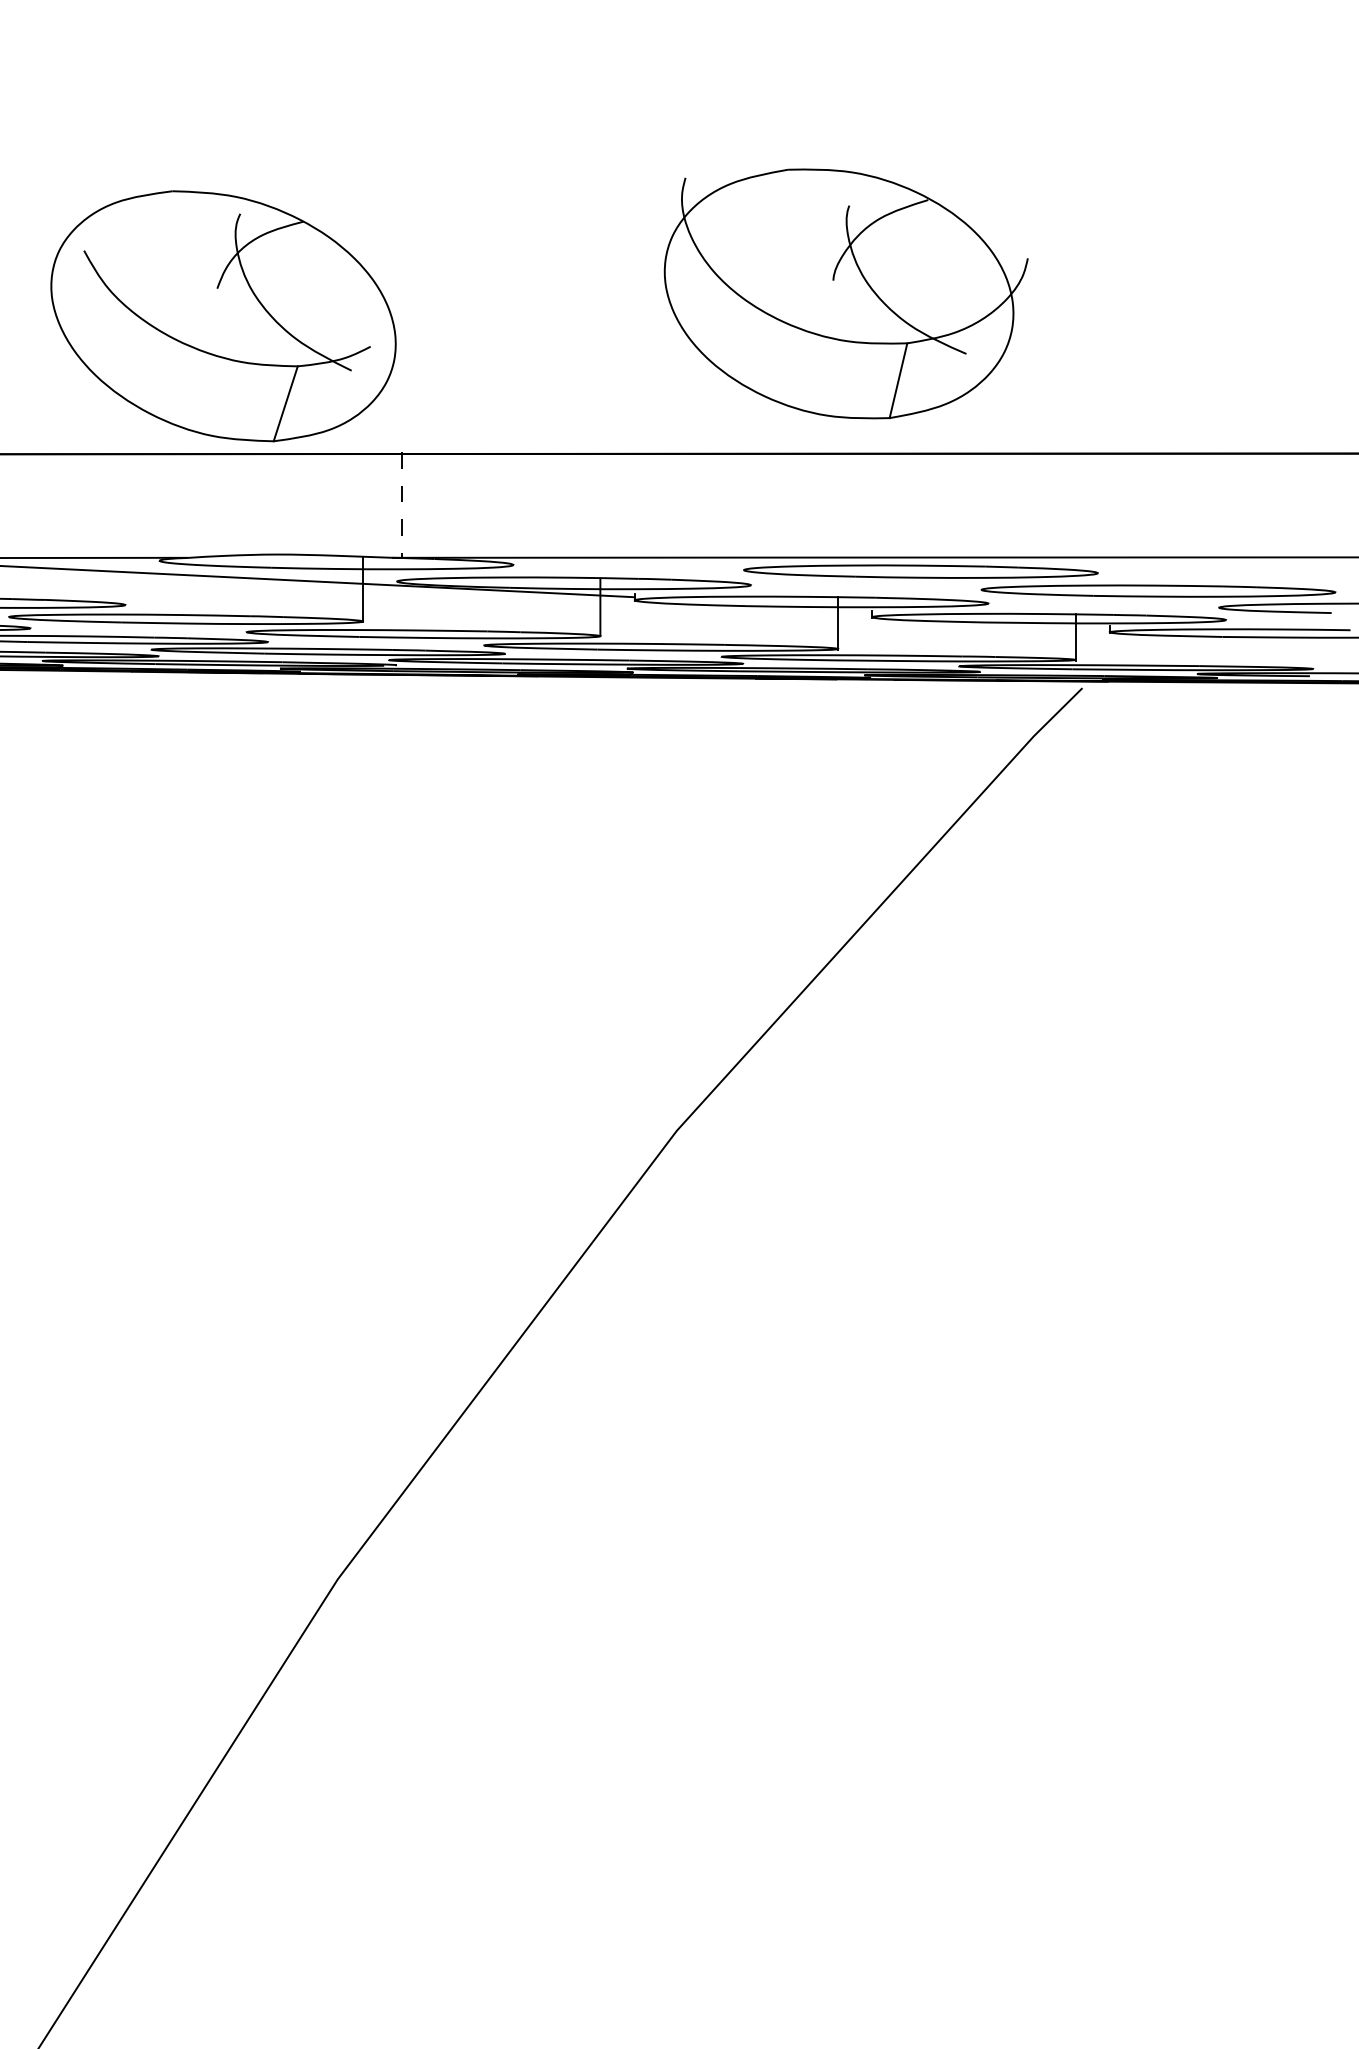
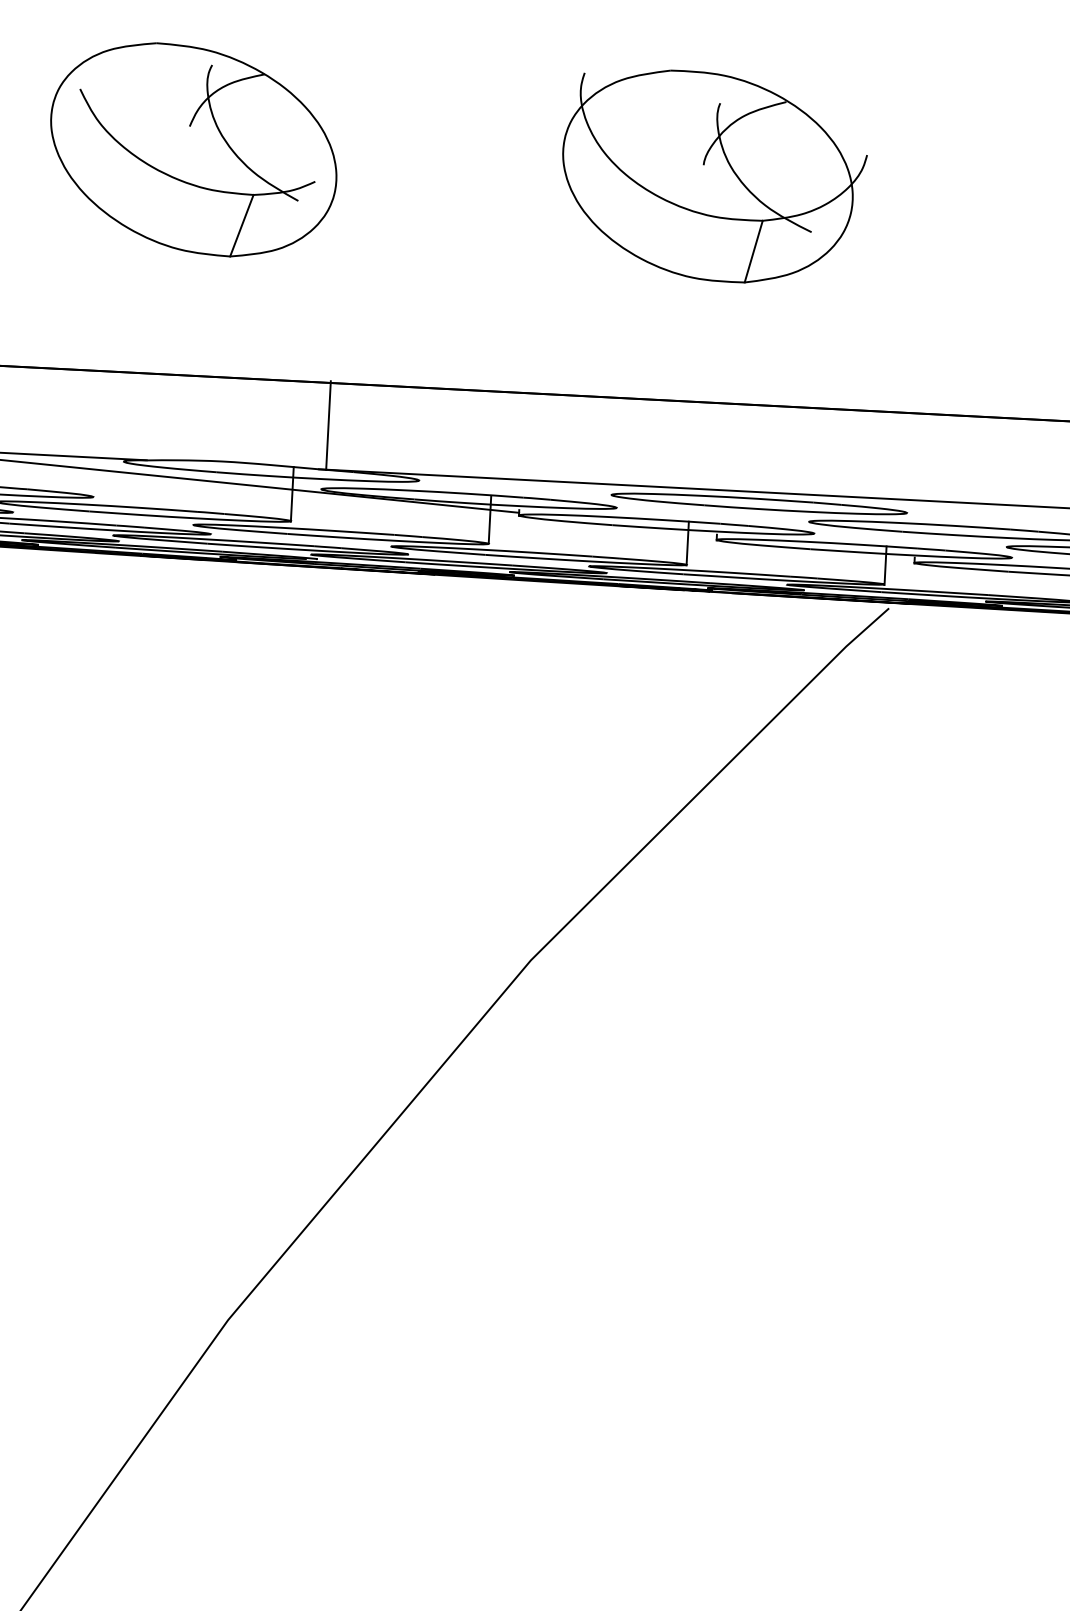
part: (845, 293) -> (713, 176), moved
part: (223, 316) -> (193, 150), moved
line: (401, 505) -> (328, 425), dashed -> solid

